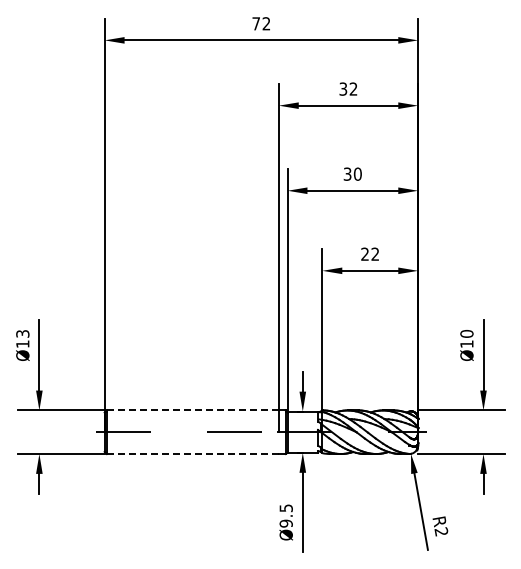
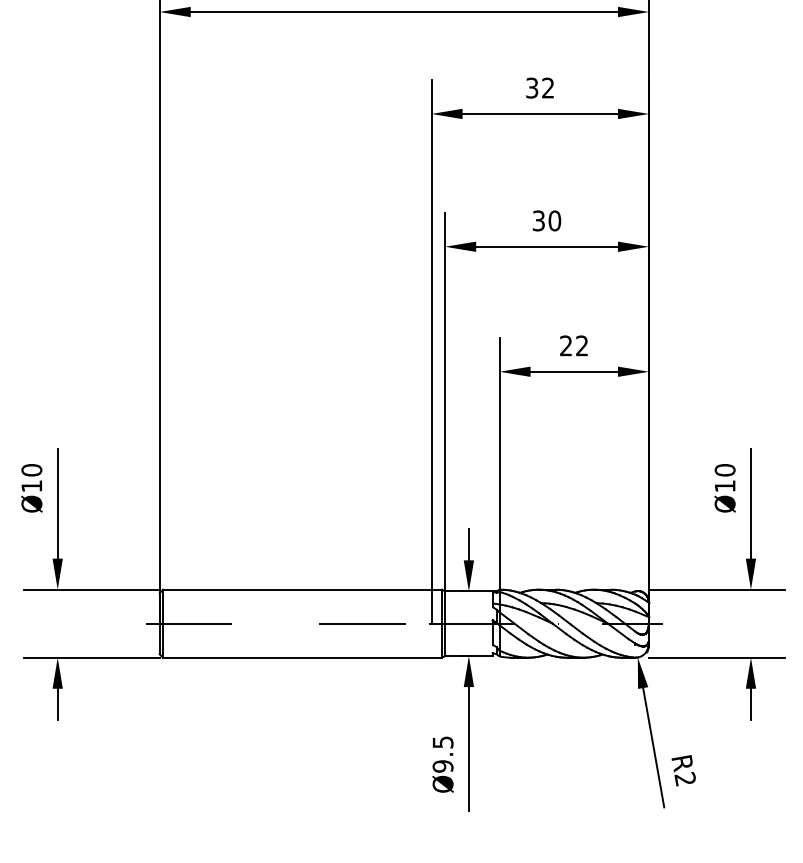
text: (22, 333) -> (31, 469), Ø13 -> Ø10
line: (192, 410) -> (296, 589), dashed -> solid
line: (192, 454) -> (296, 658), dashed -> solid

